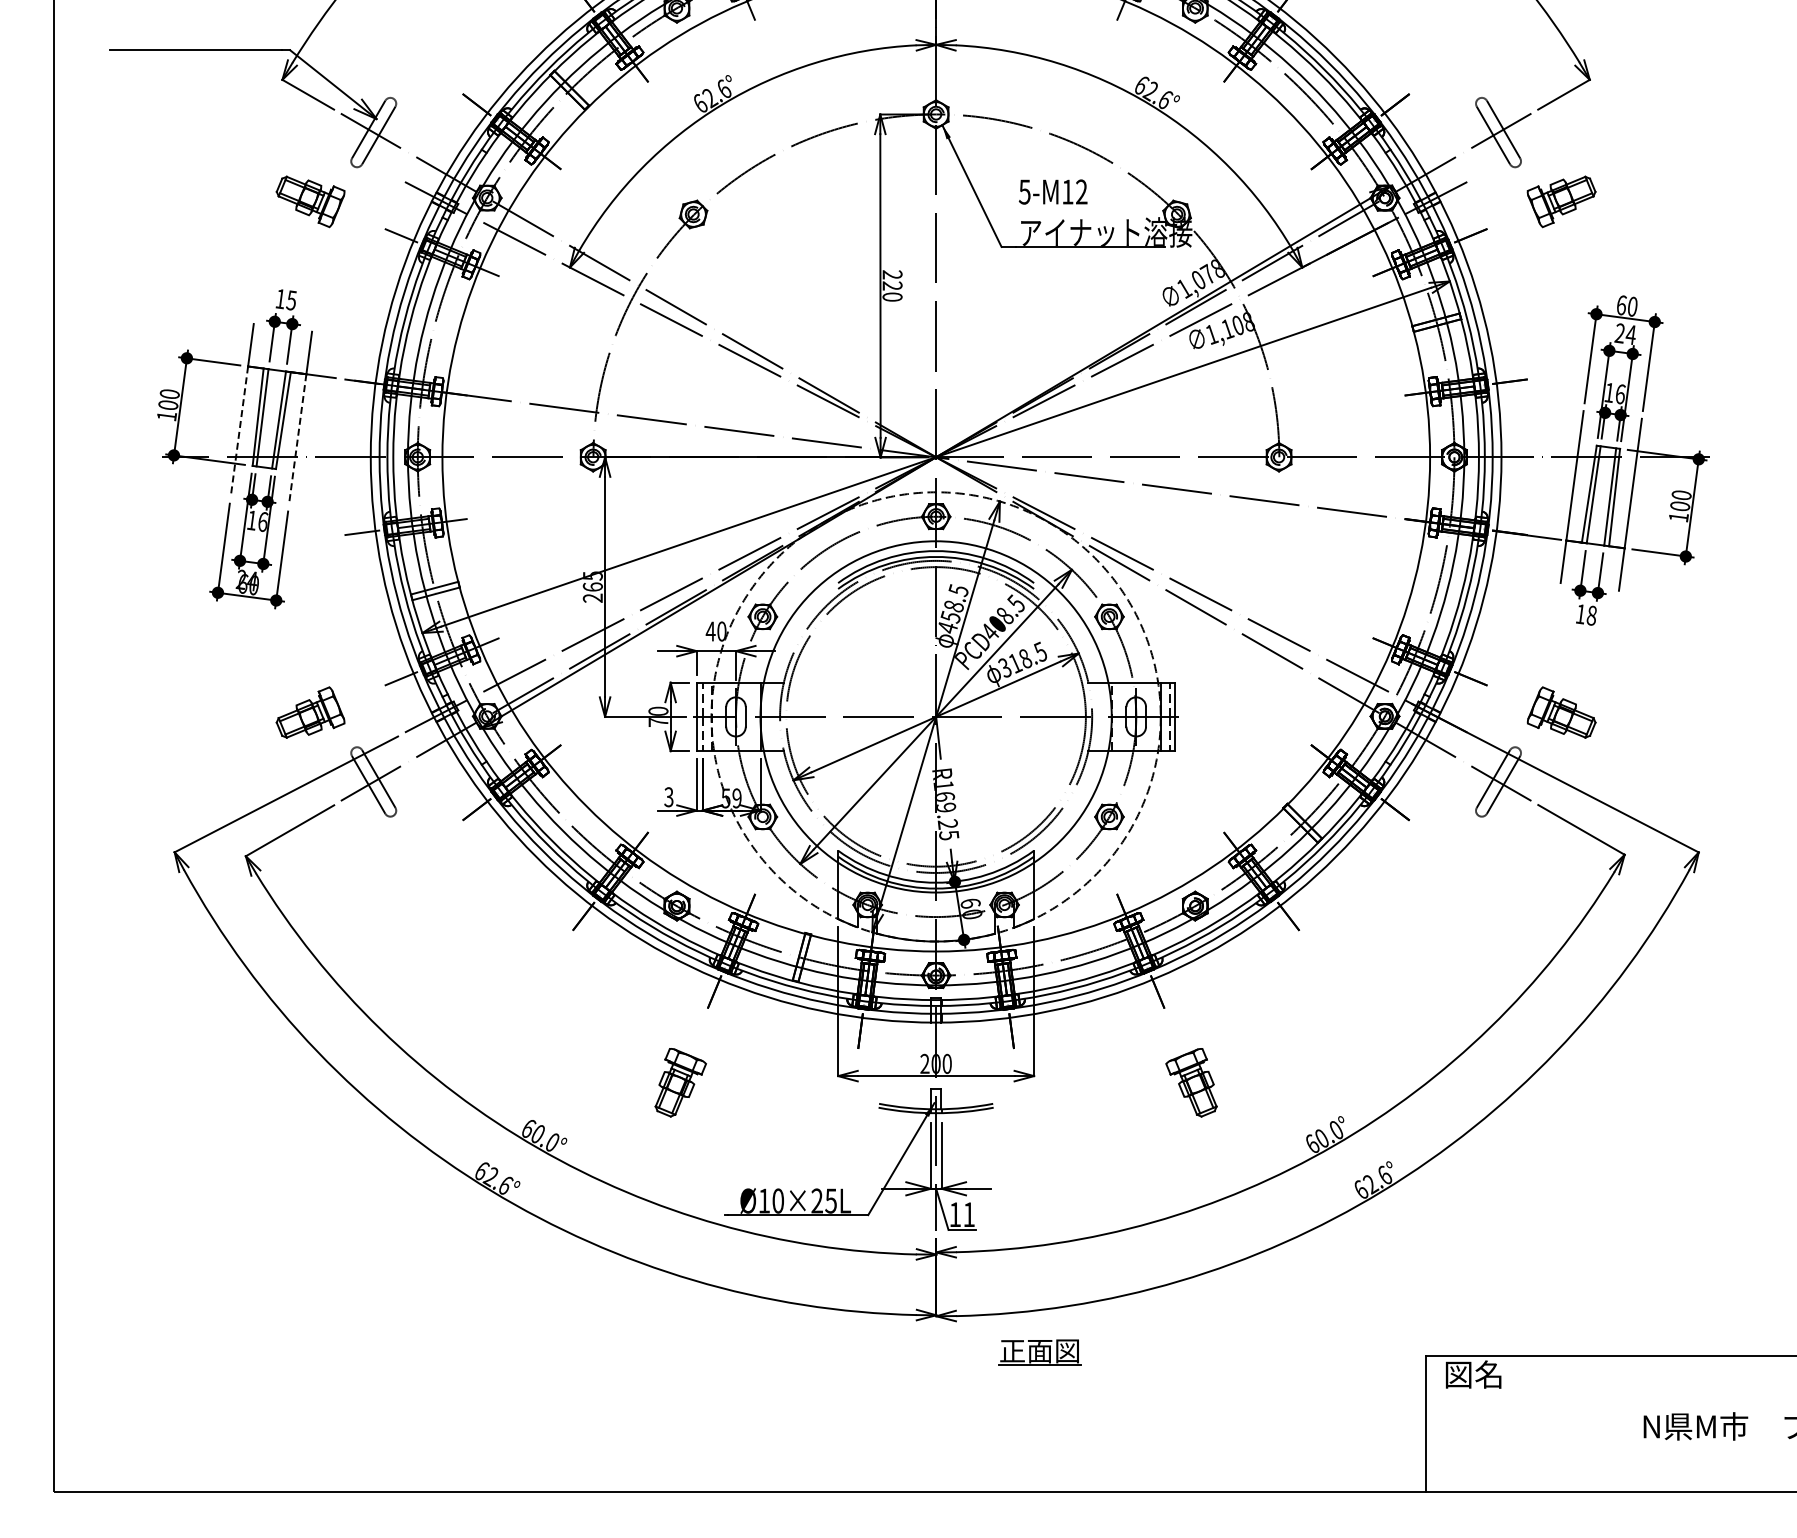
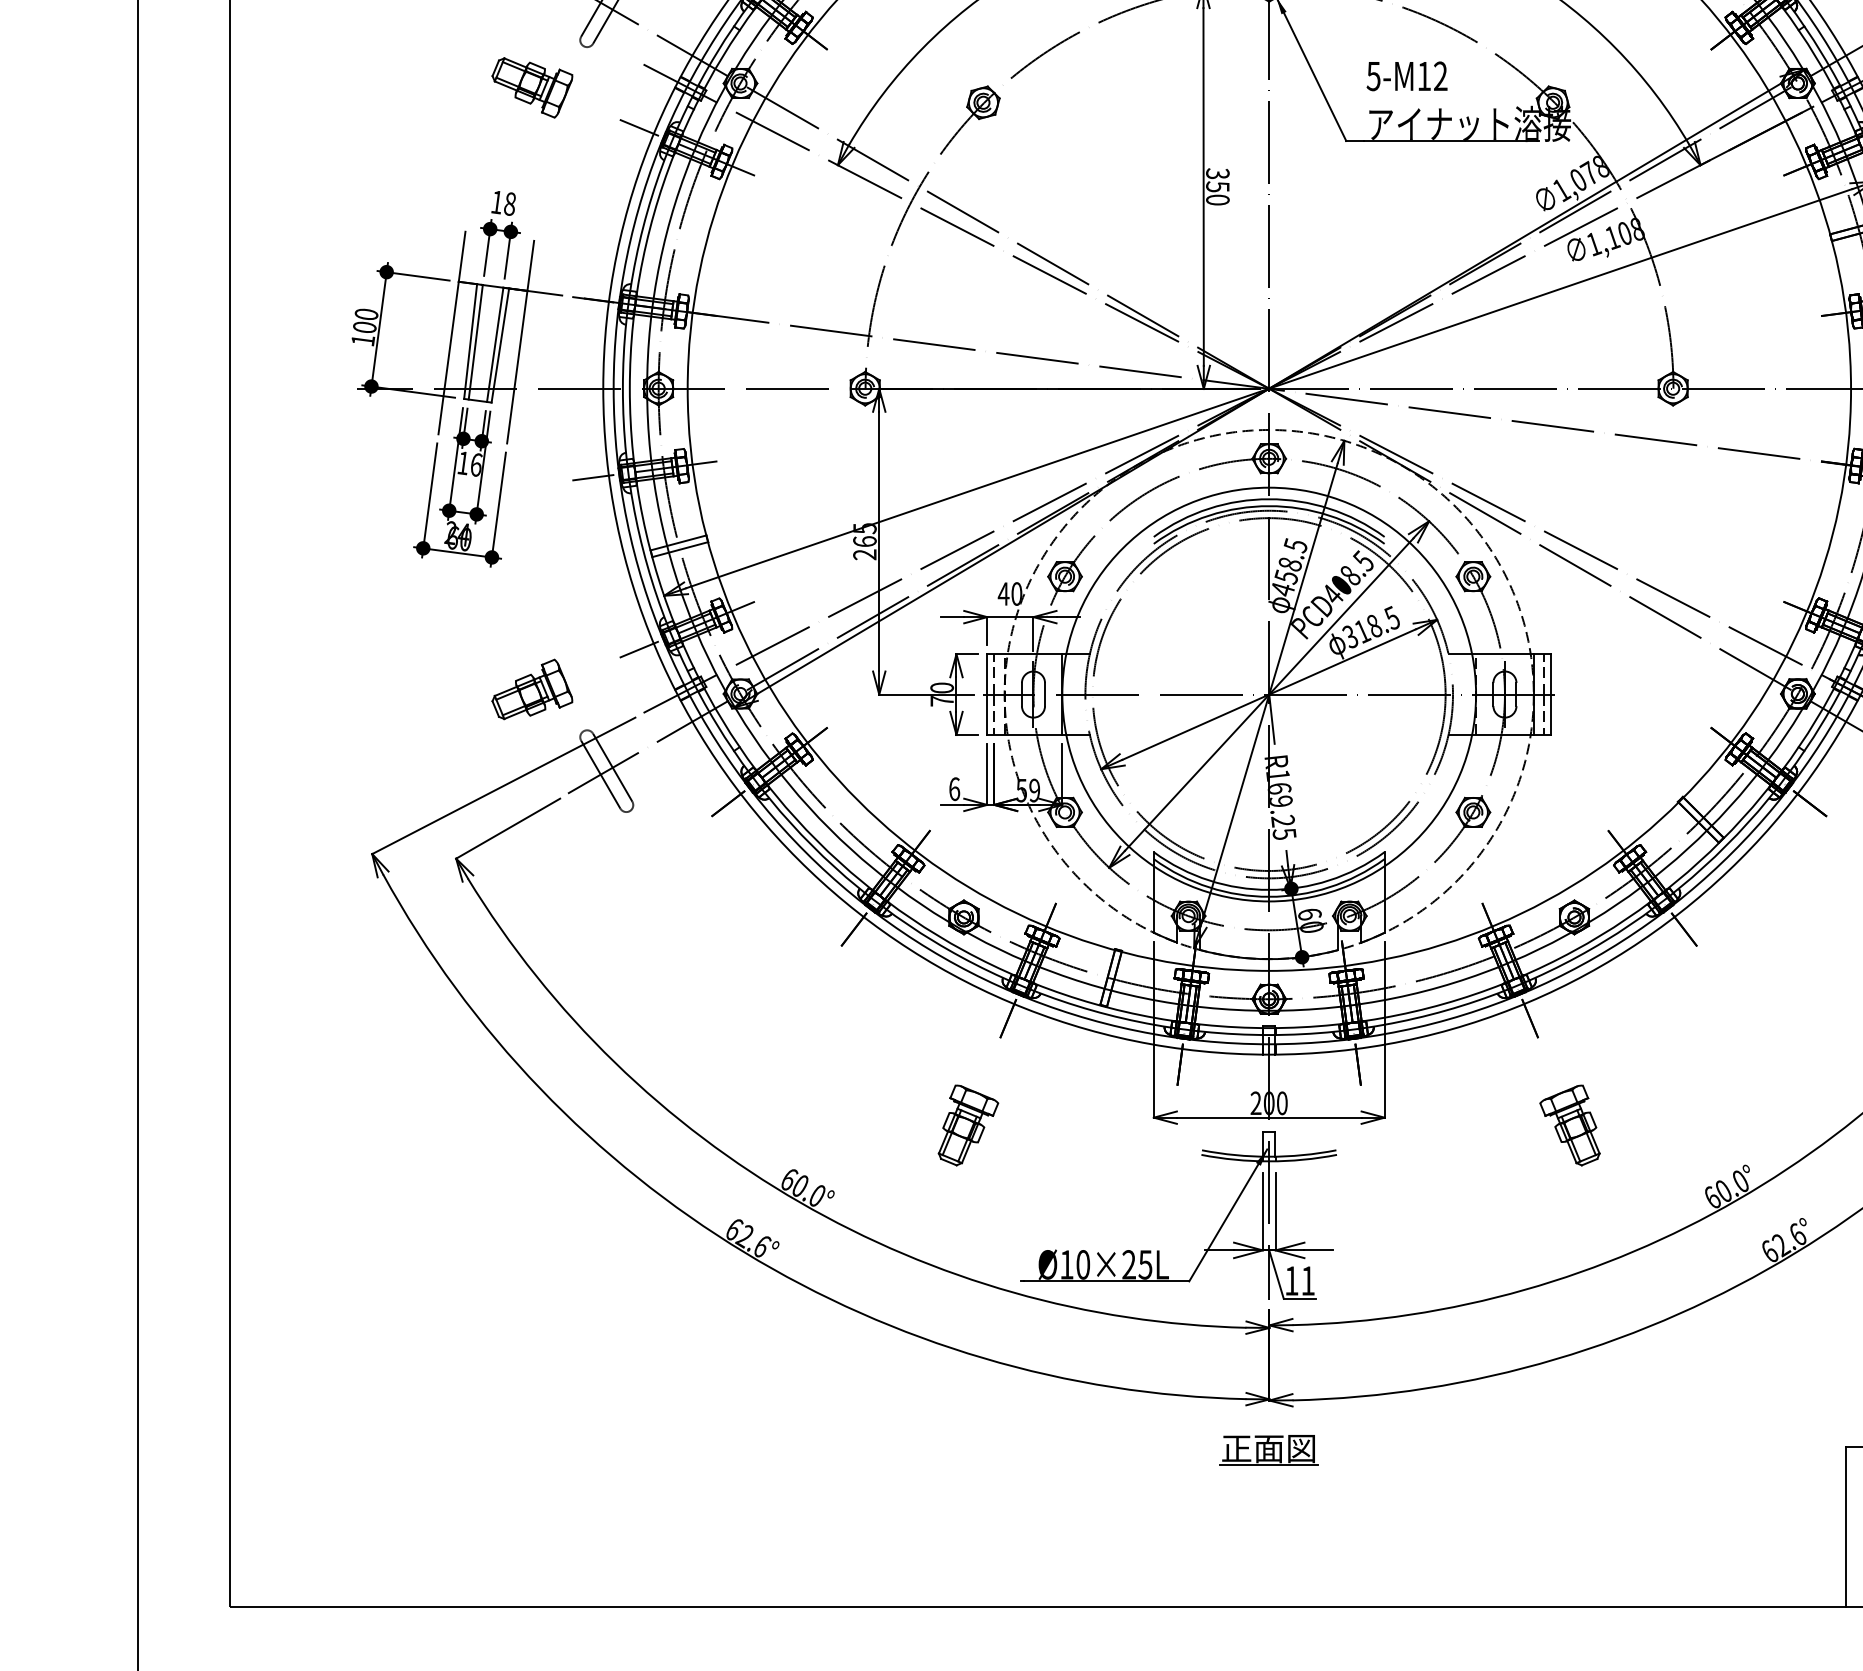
text: (892, 280) -> (1217, 180), 220 -> 350
text: (291, 300) -> (509, 204), 15 -> 18
line: (239, 431) -> (448, 358), dashed -> solid
line: (297, 439) -> (516, 367), dashed -> solid
text: (668, 797) -> (953, 789), 3 -> 6
part: (1039, 1352) -> (1268, 1450), moved

